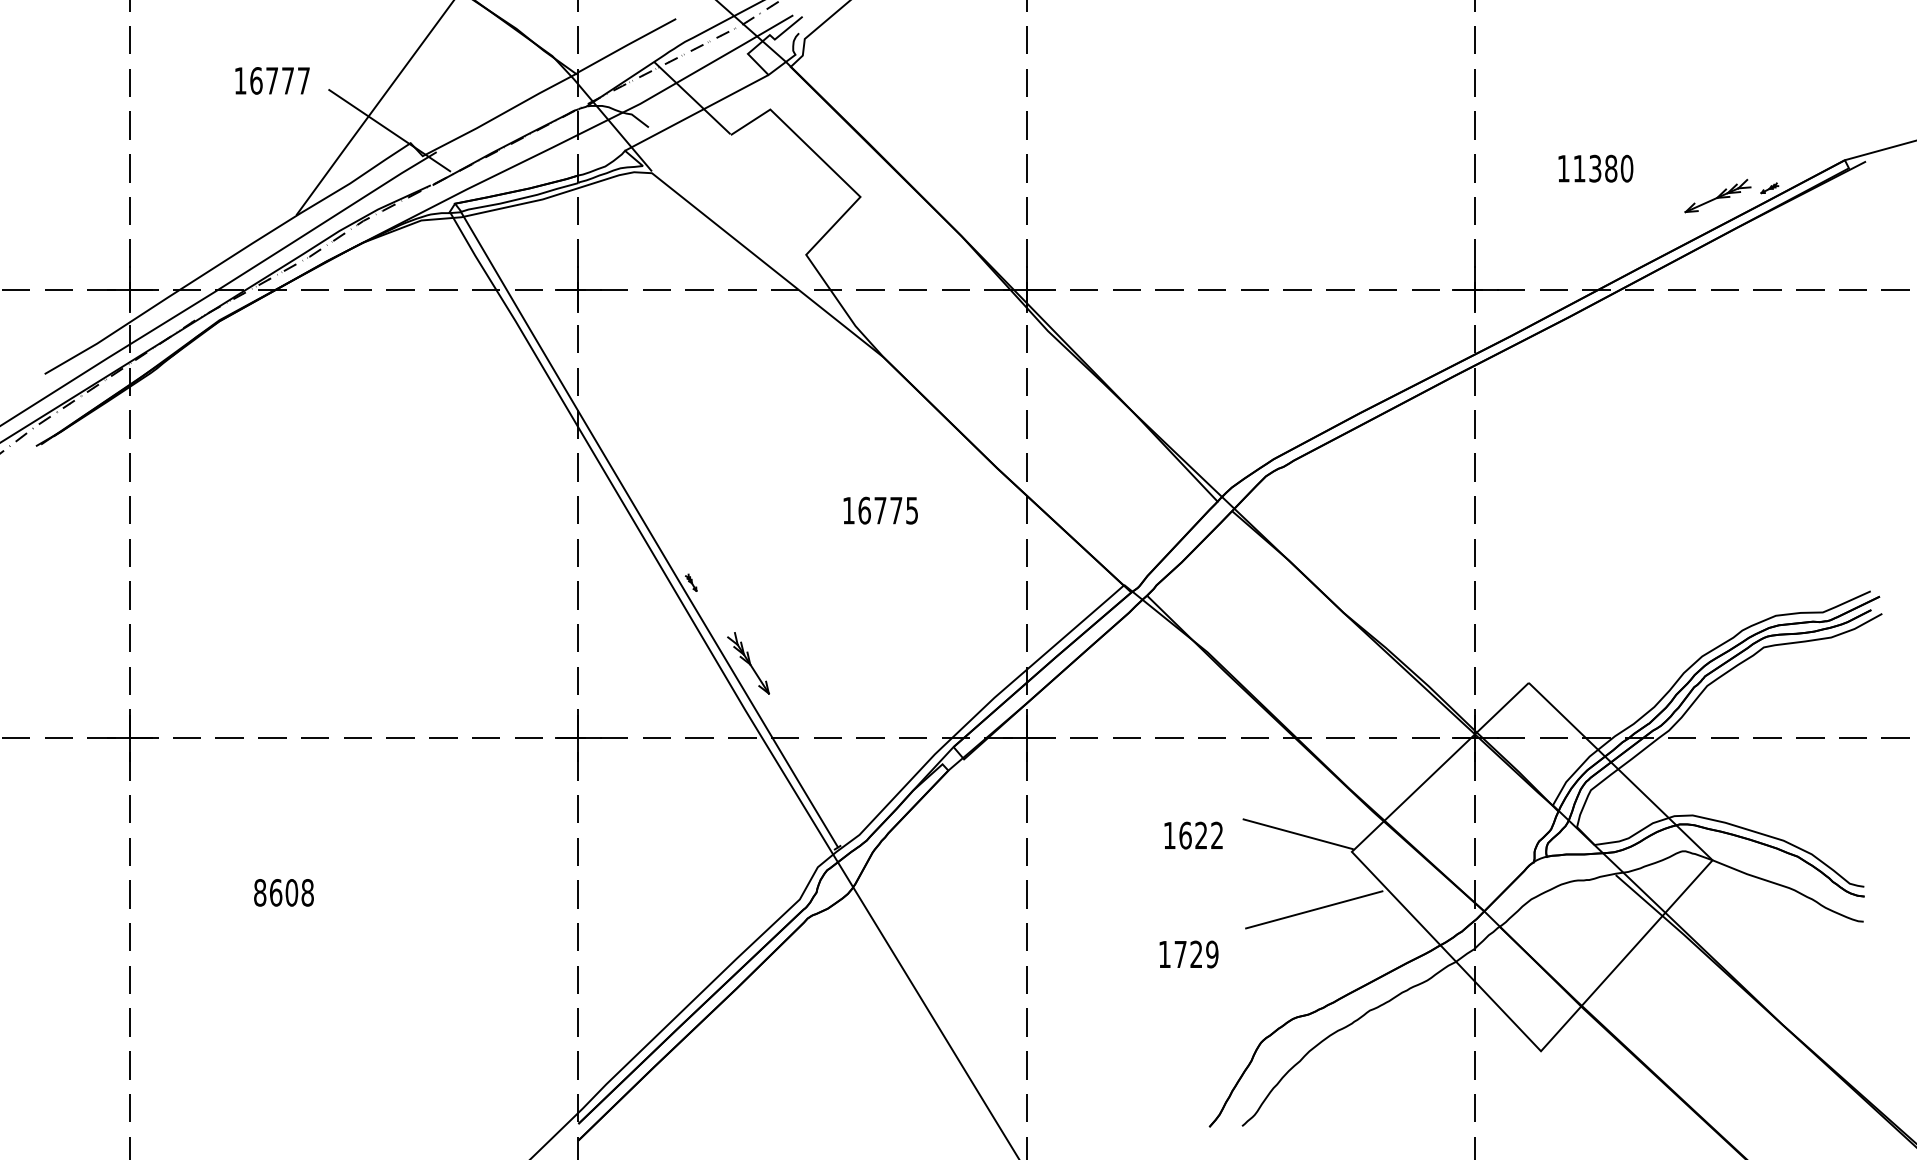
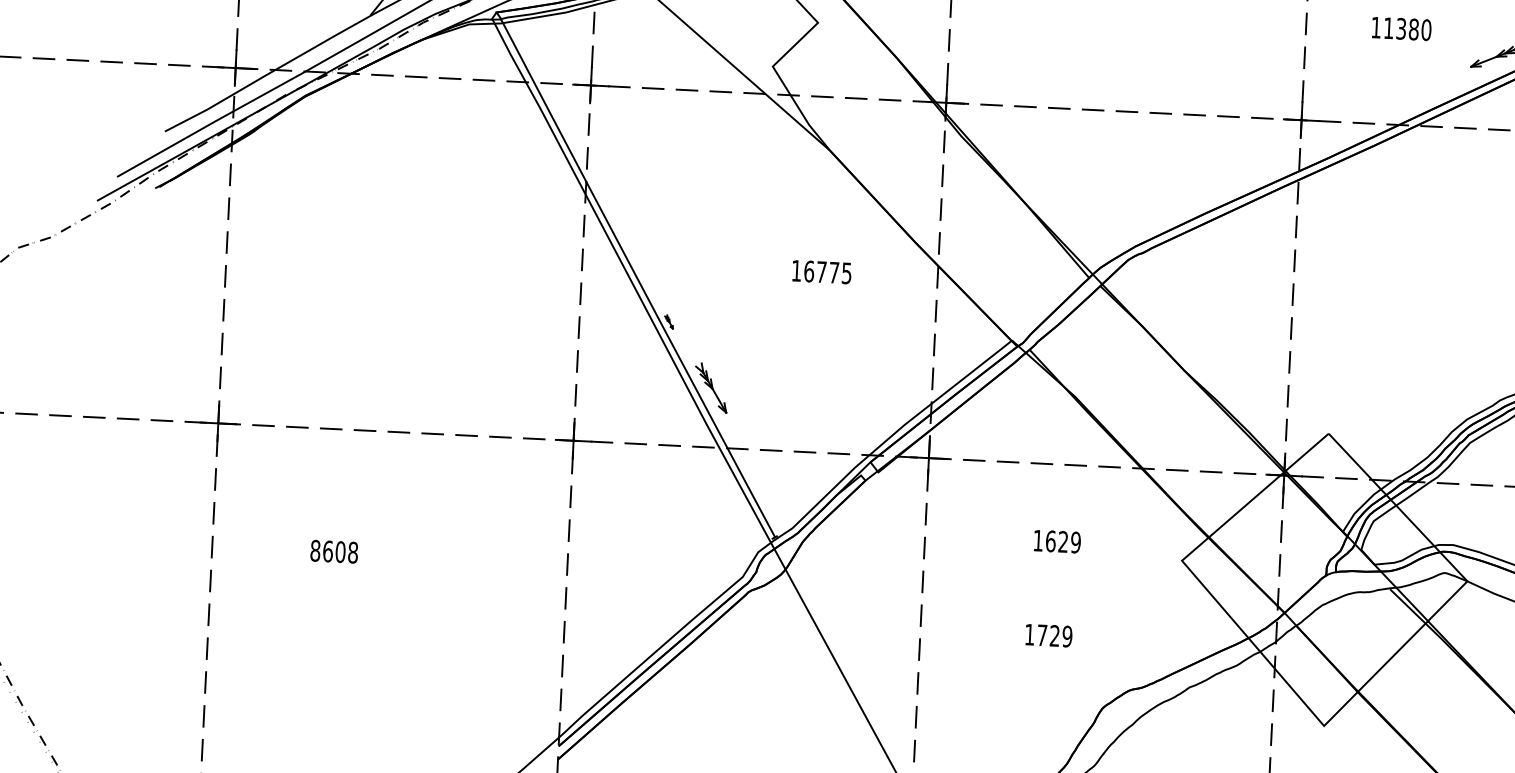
line: (1297, 834) -> (1139, 544), removed
text: (1217, 835) -> (1076, 542), 1622 -> 1629
line: (1314, 909) -> (1150, 604), removed

